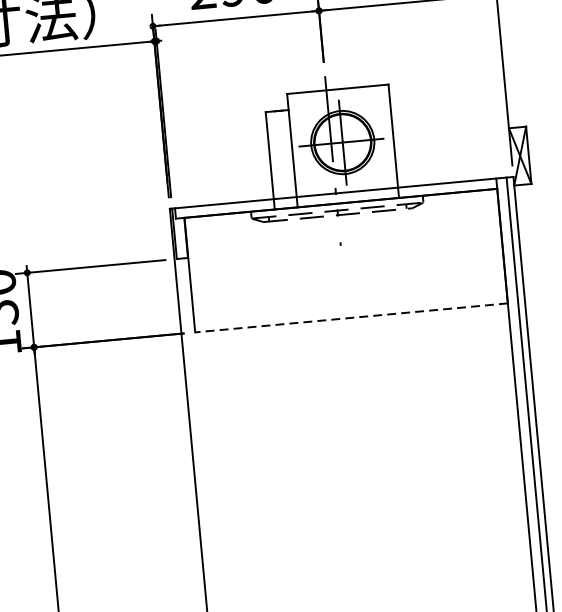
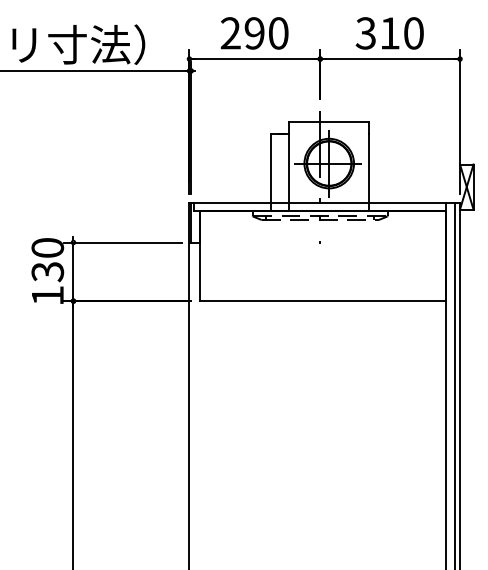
line: (350, 318) -> (322, 301), dashed -> solid

